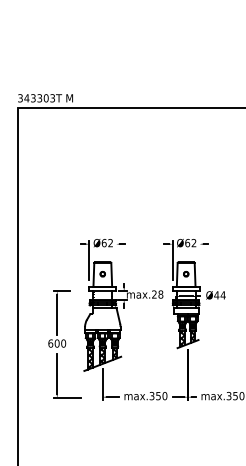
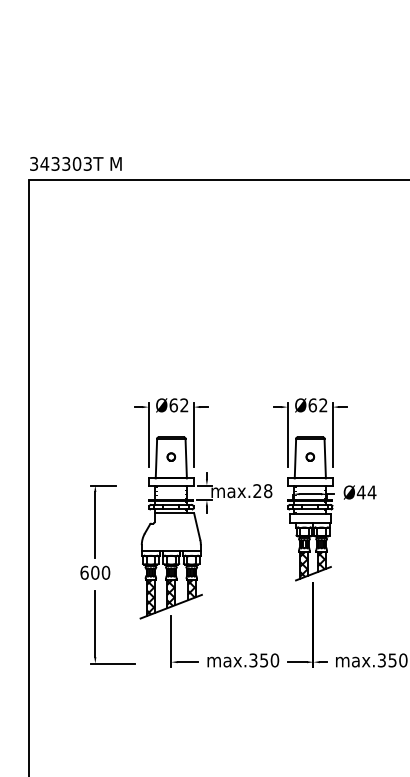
line: (116, 260) -> (194, 434), added
line: (199, 260) -> (332, 434), added

